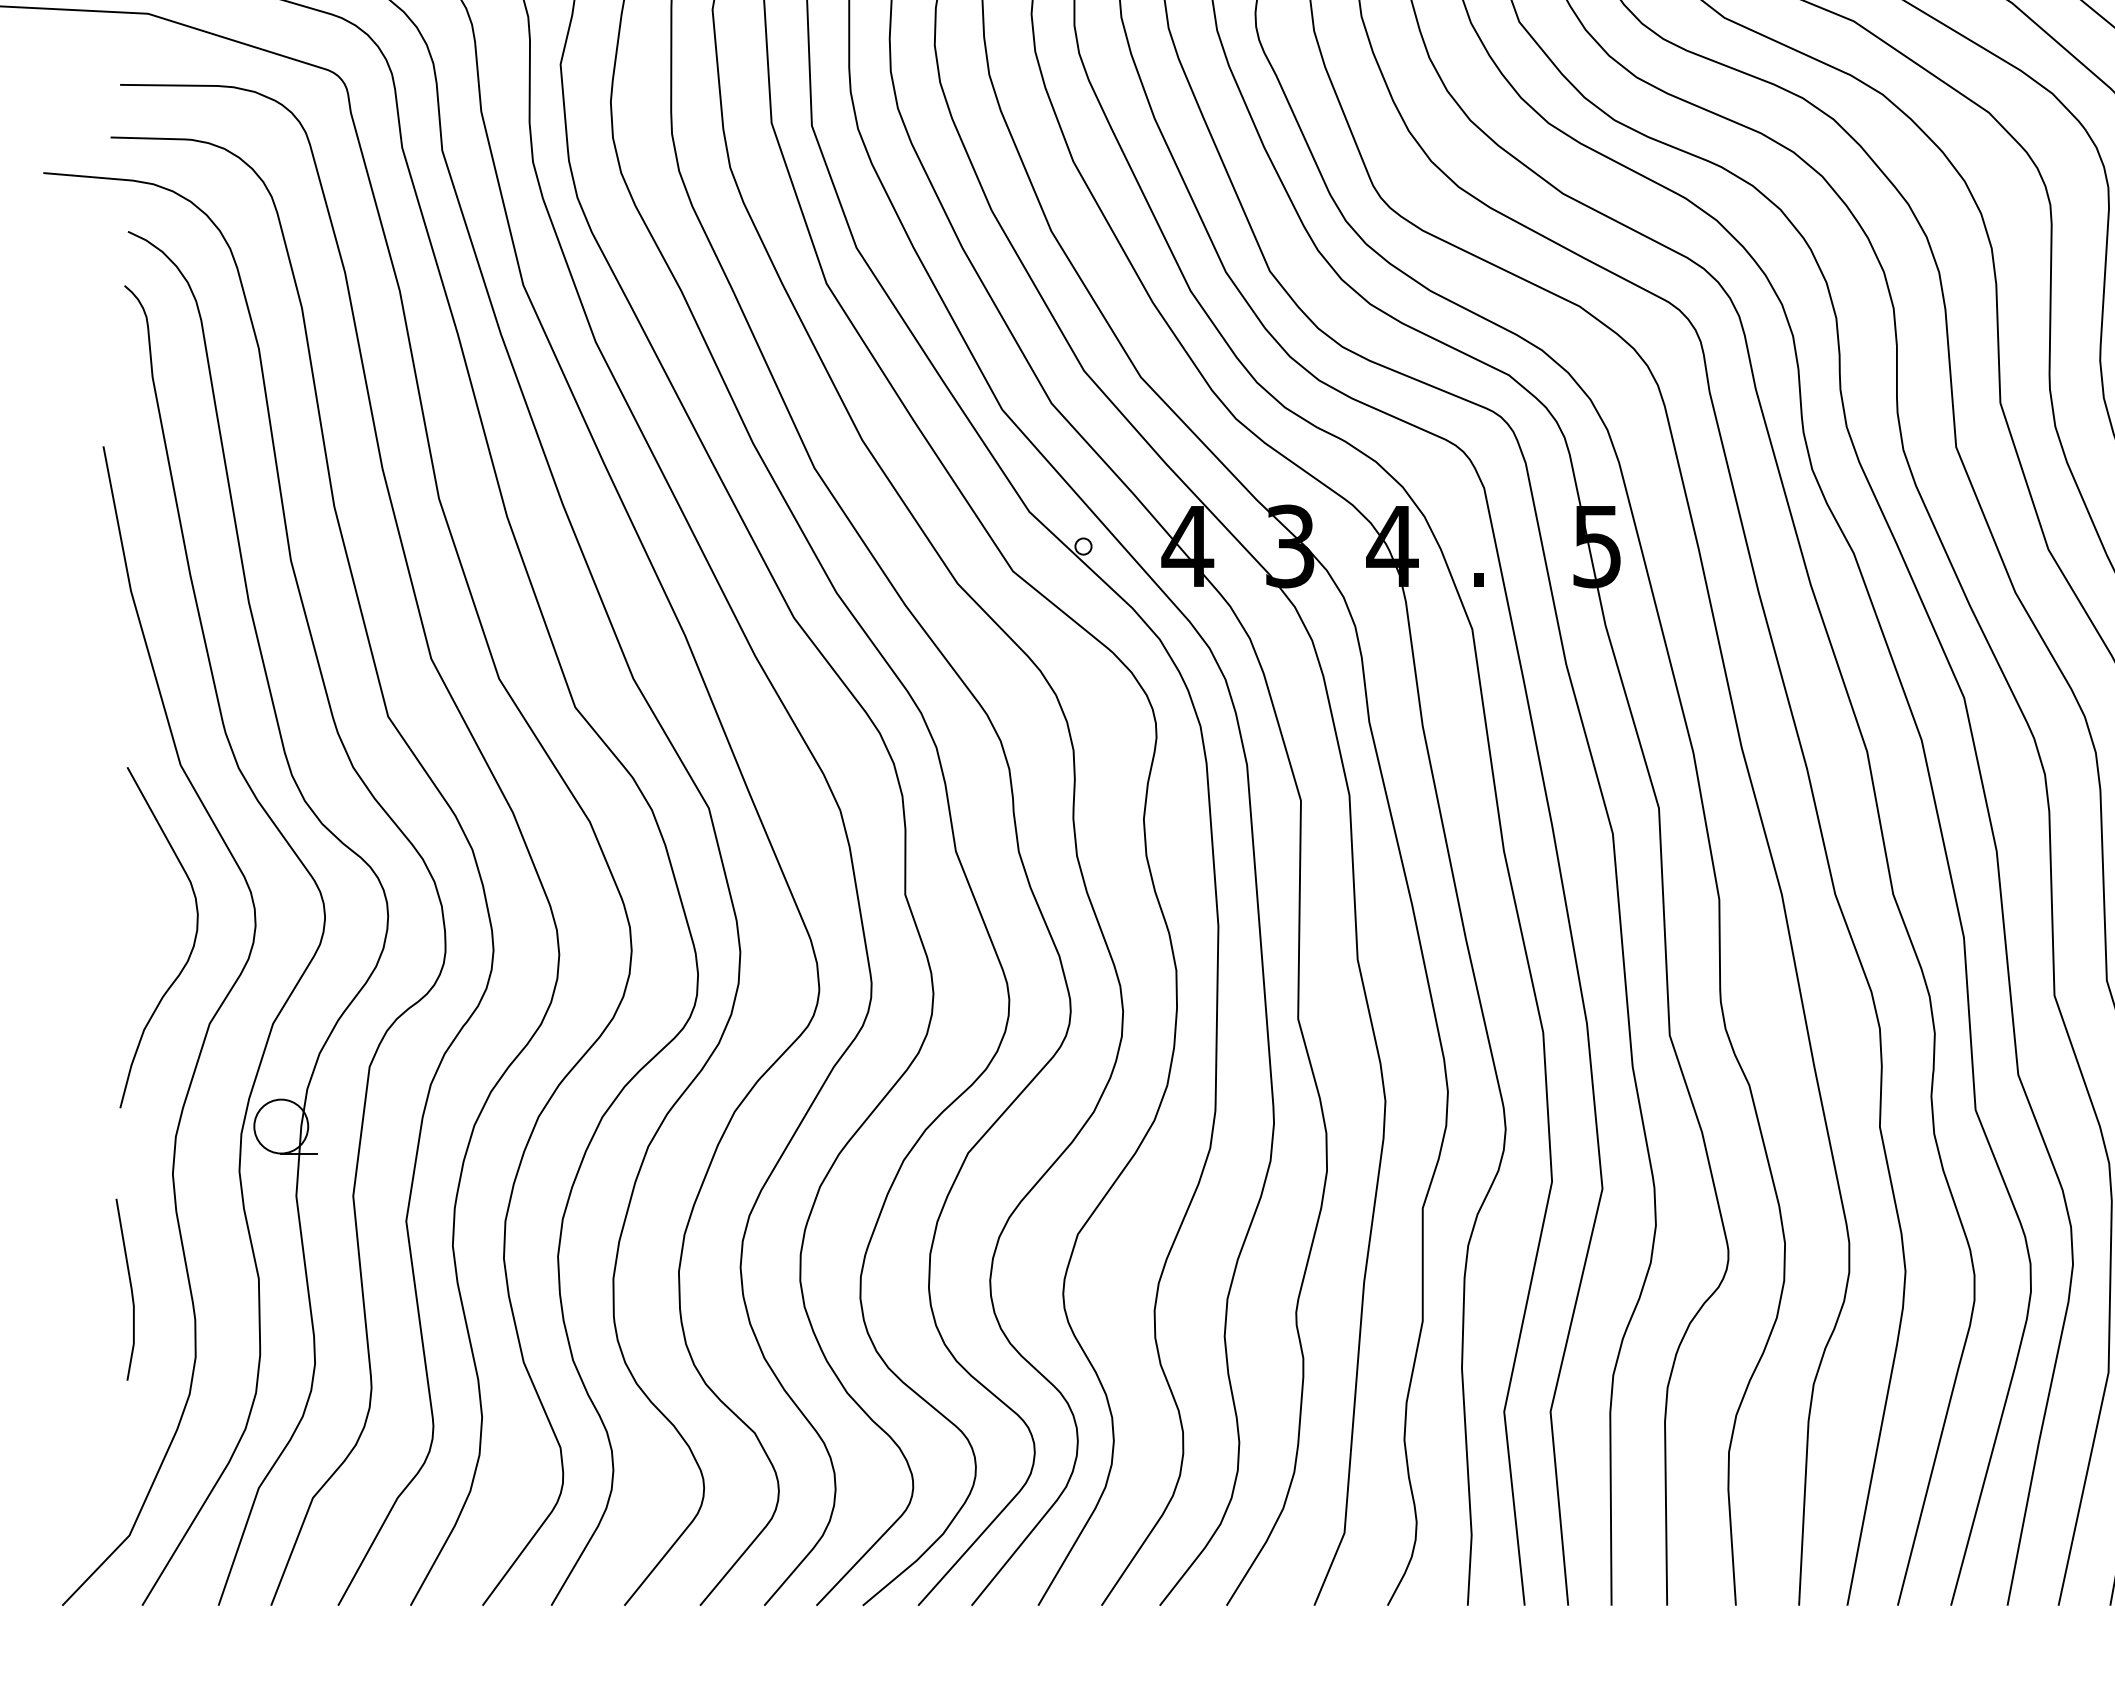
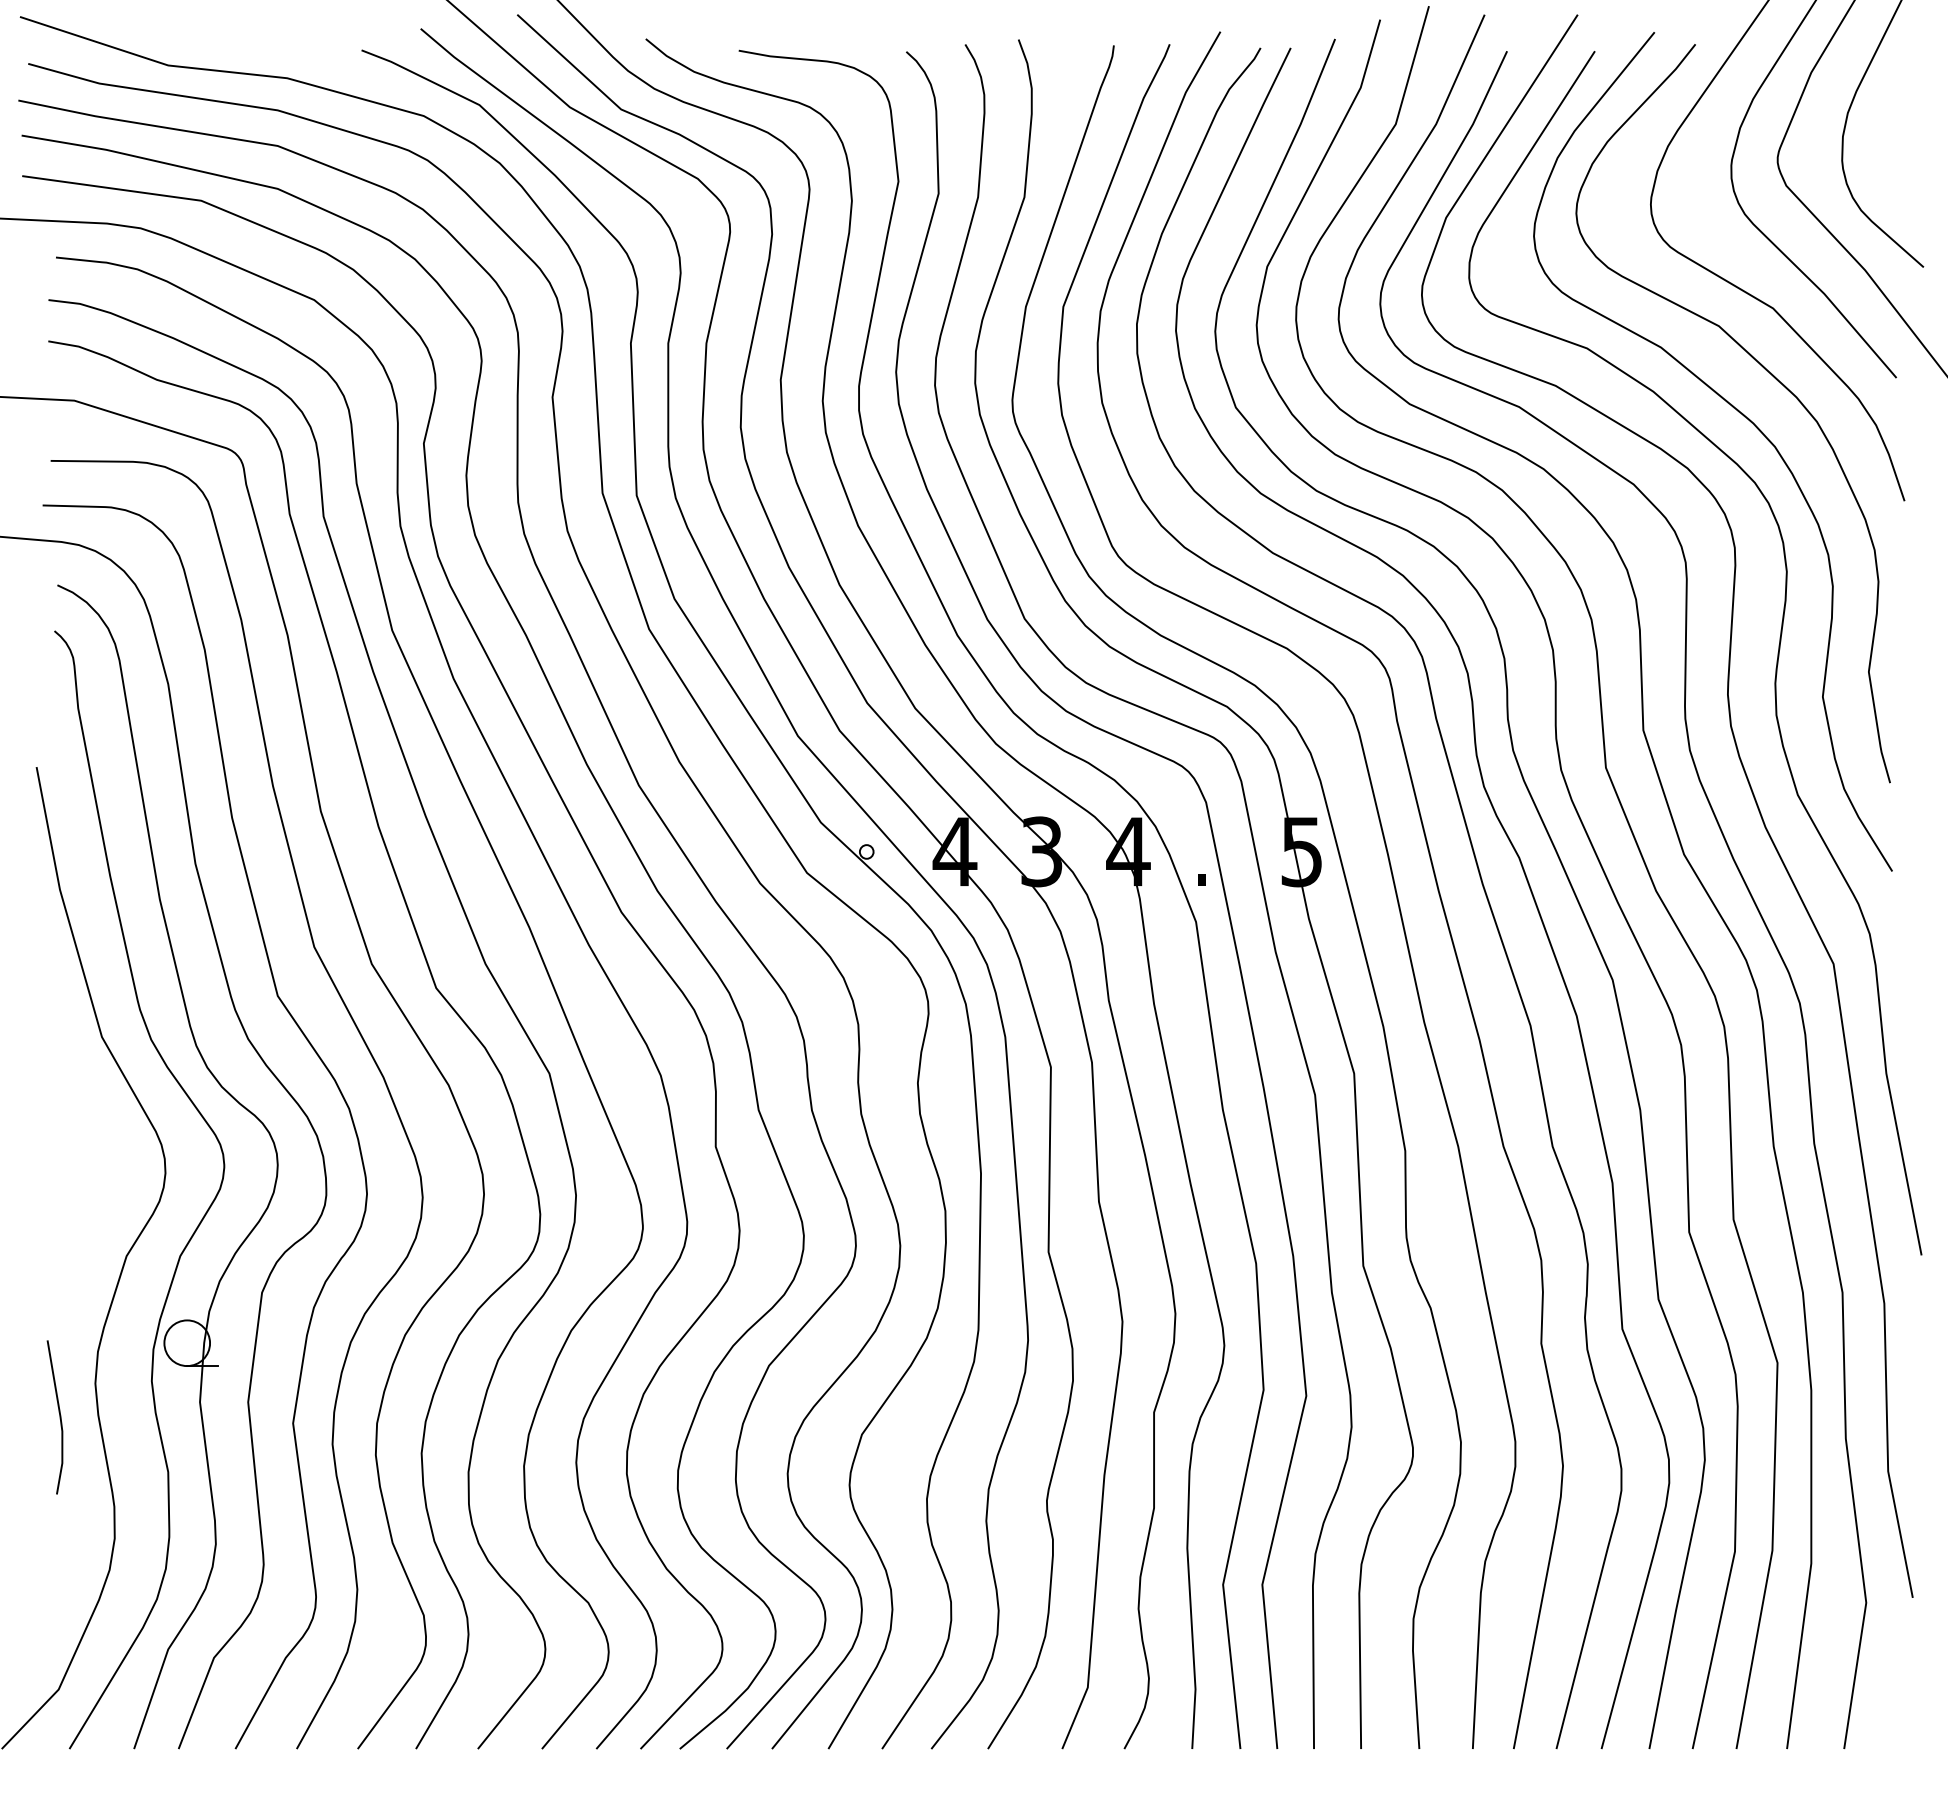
curve: (191, 947) -> (111, 1191), removed
line: (130, 1289) -> (59, 1417), moved

